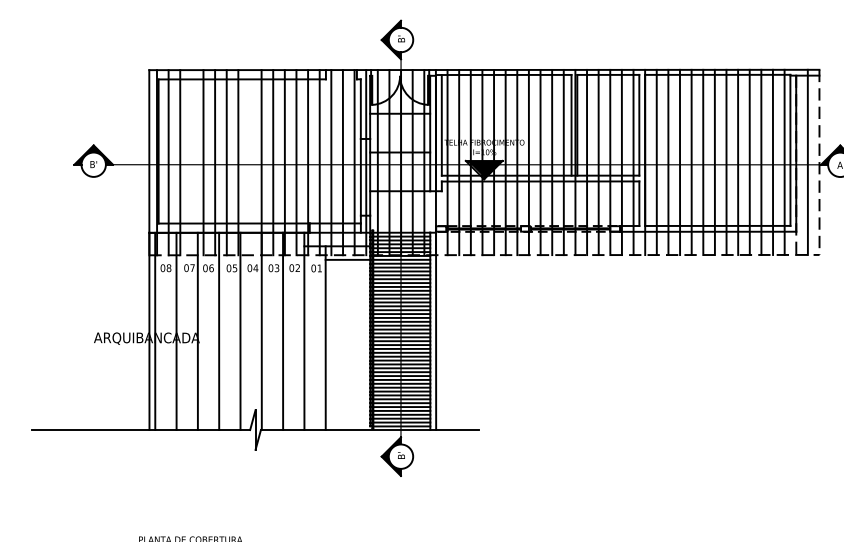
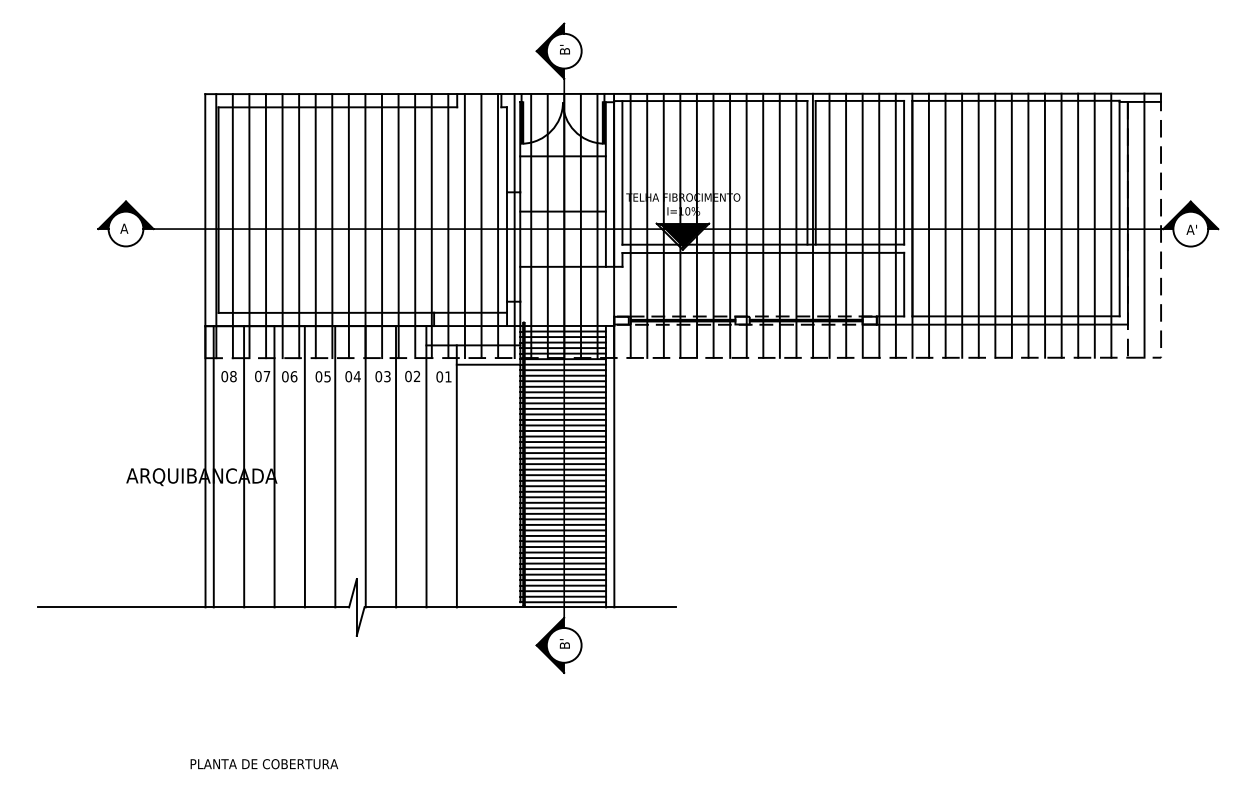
line: (191, 162) -> (265, 226), added
line: (249, 162) -> (348, 226), added
text: (93, 164) -> (125, 228), B' -> A

